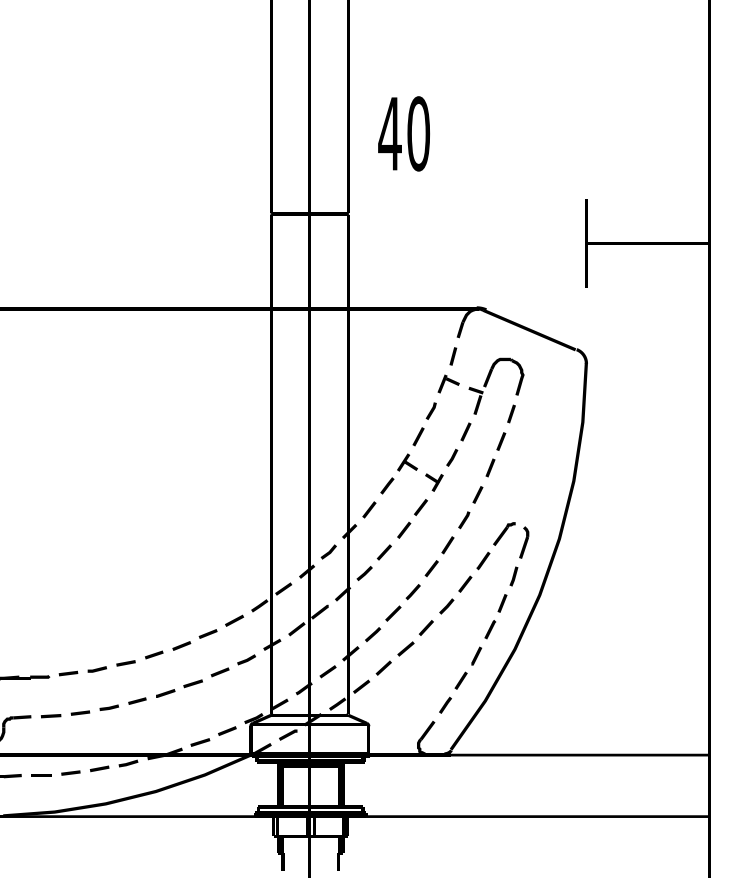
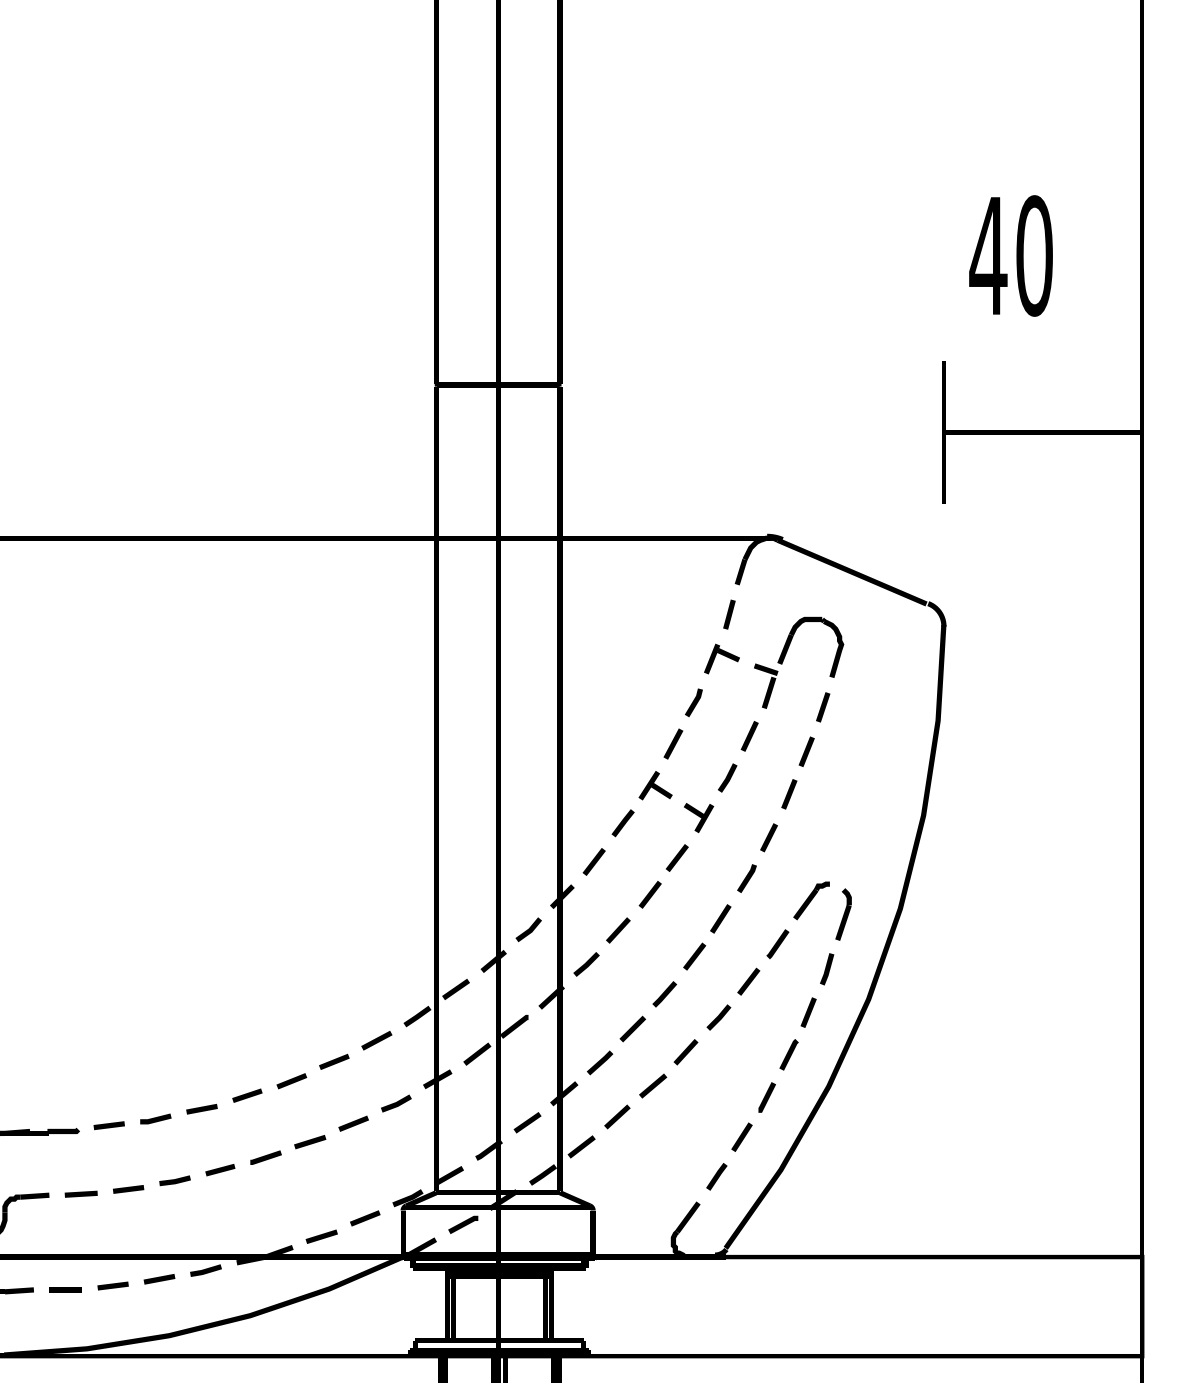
text: (403, 133) -> (1010, 255), moved

